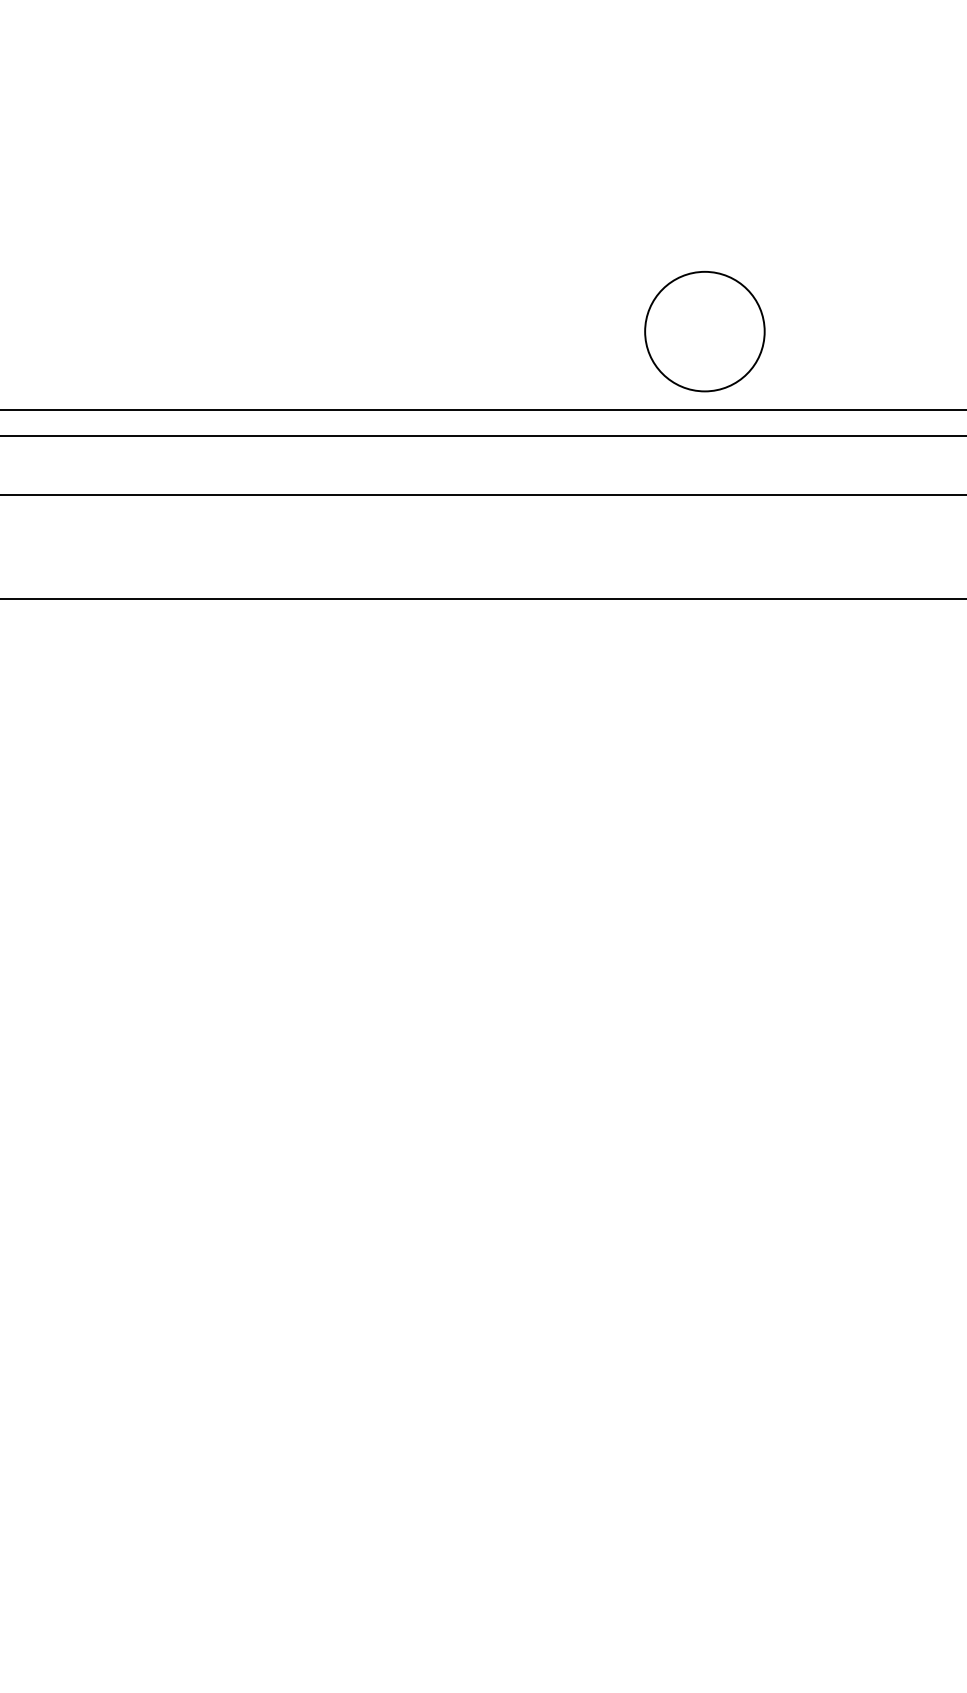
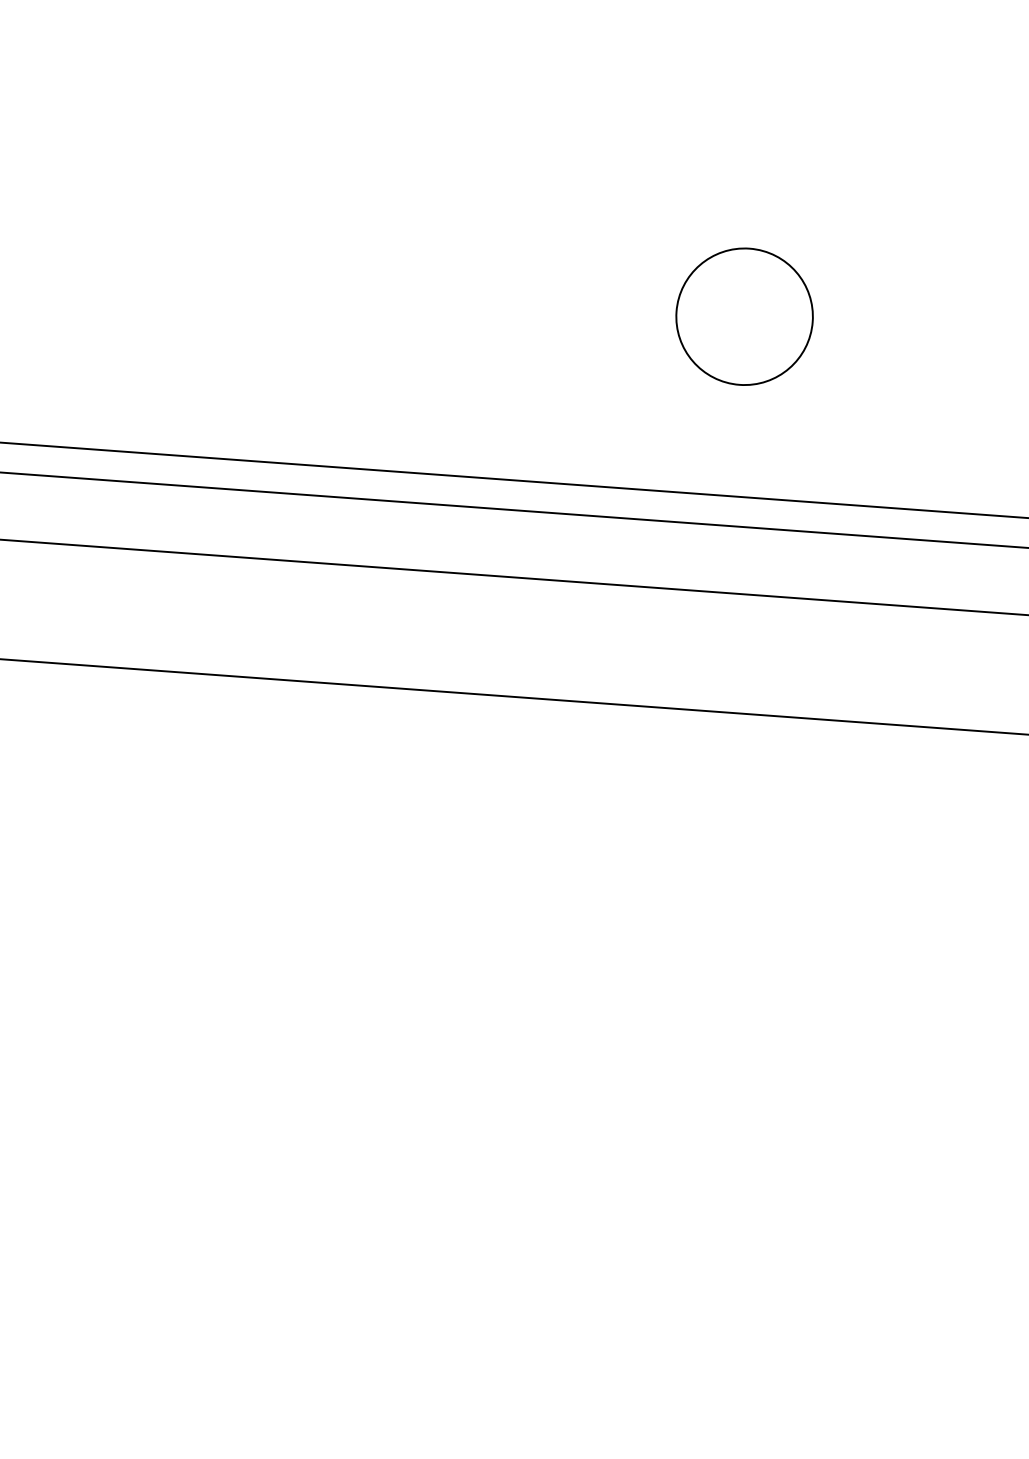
circle: (704, 331) -> (744, 316), moved

